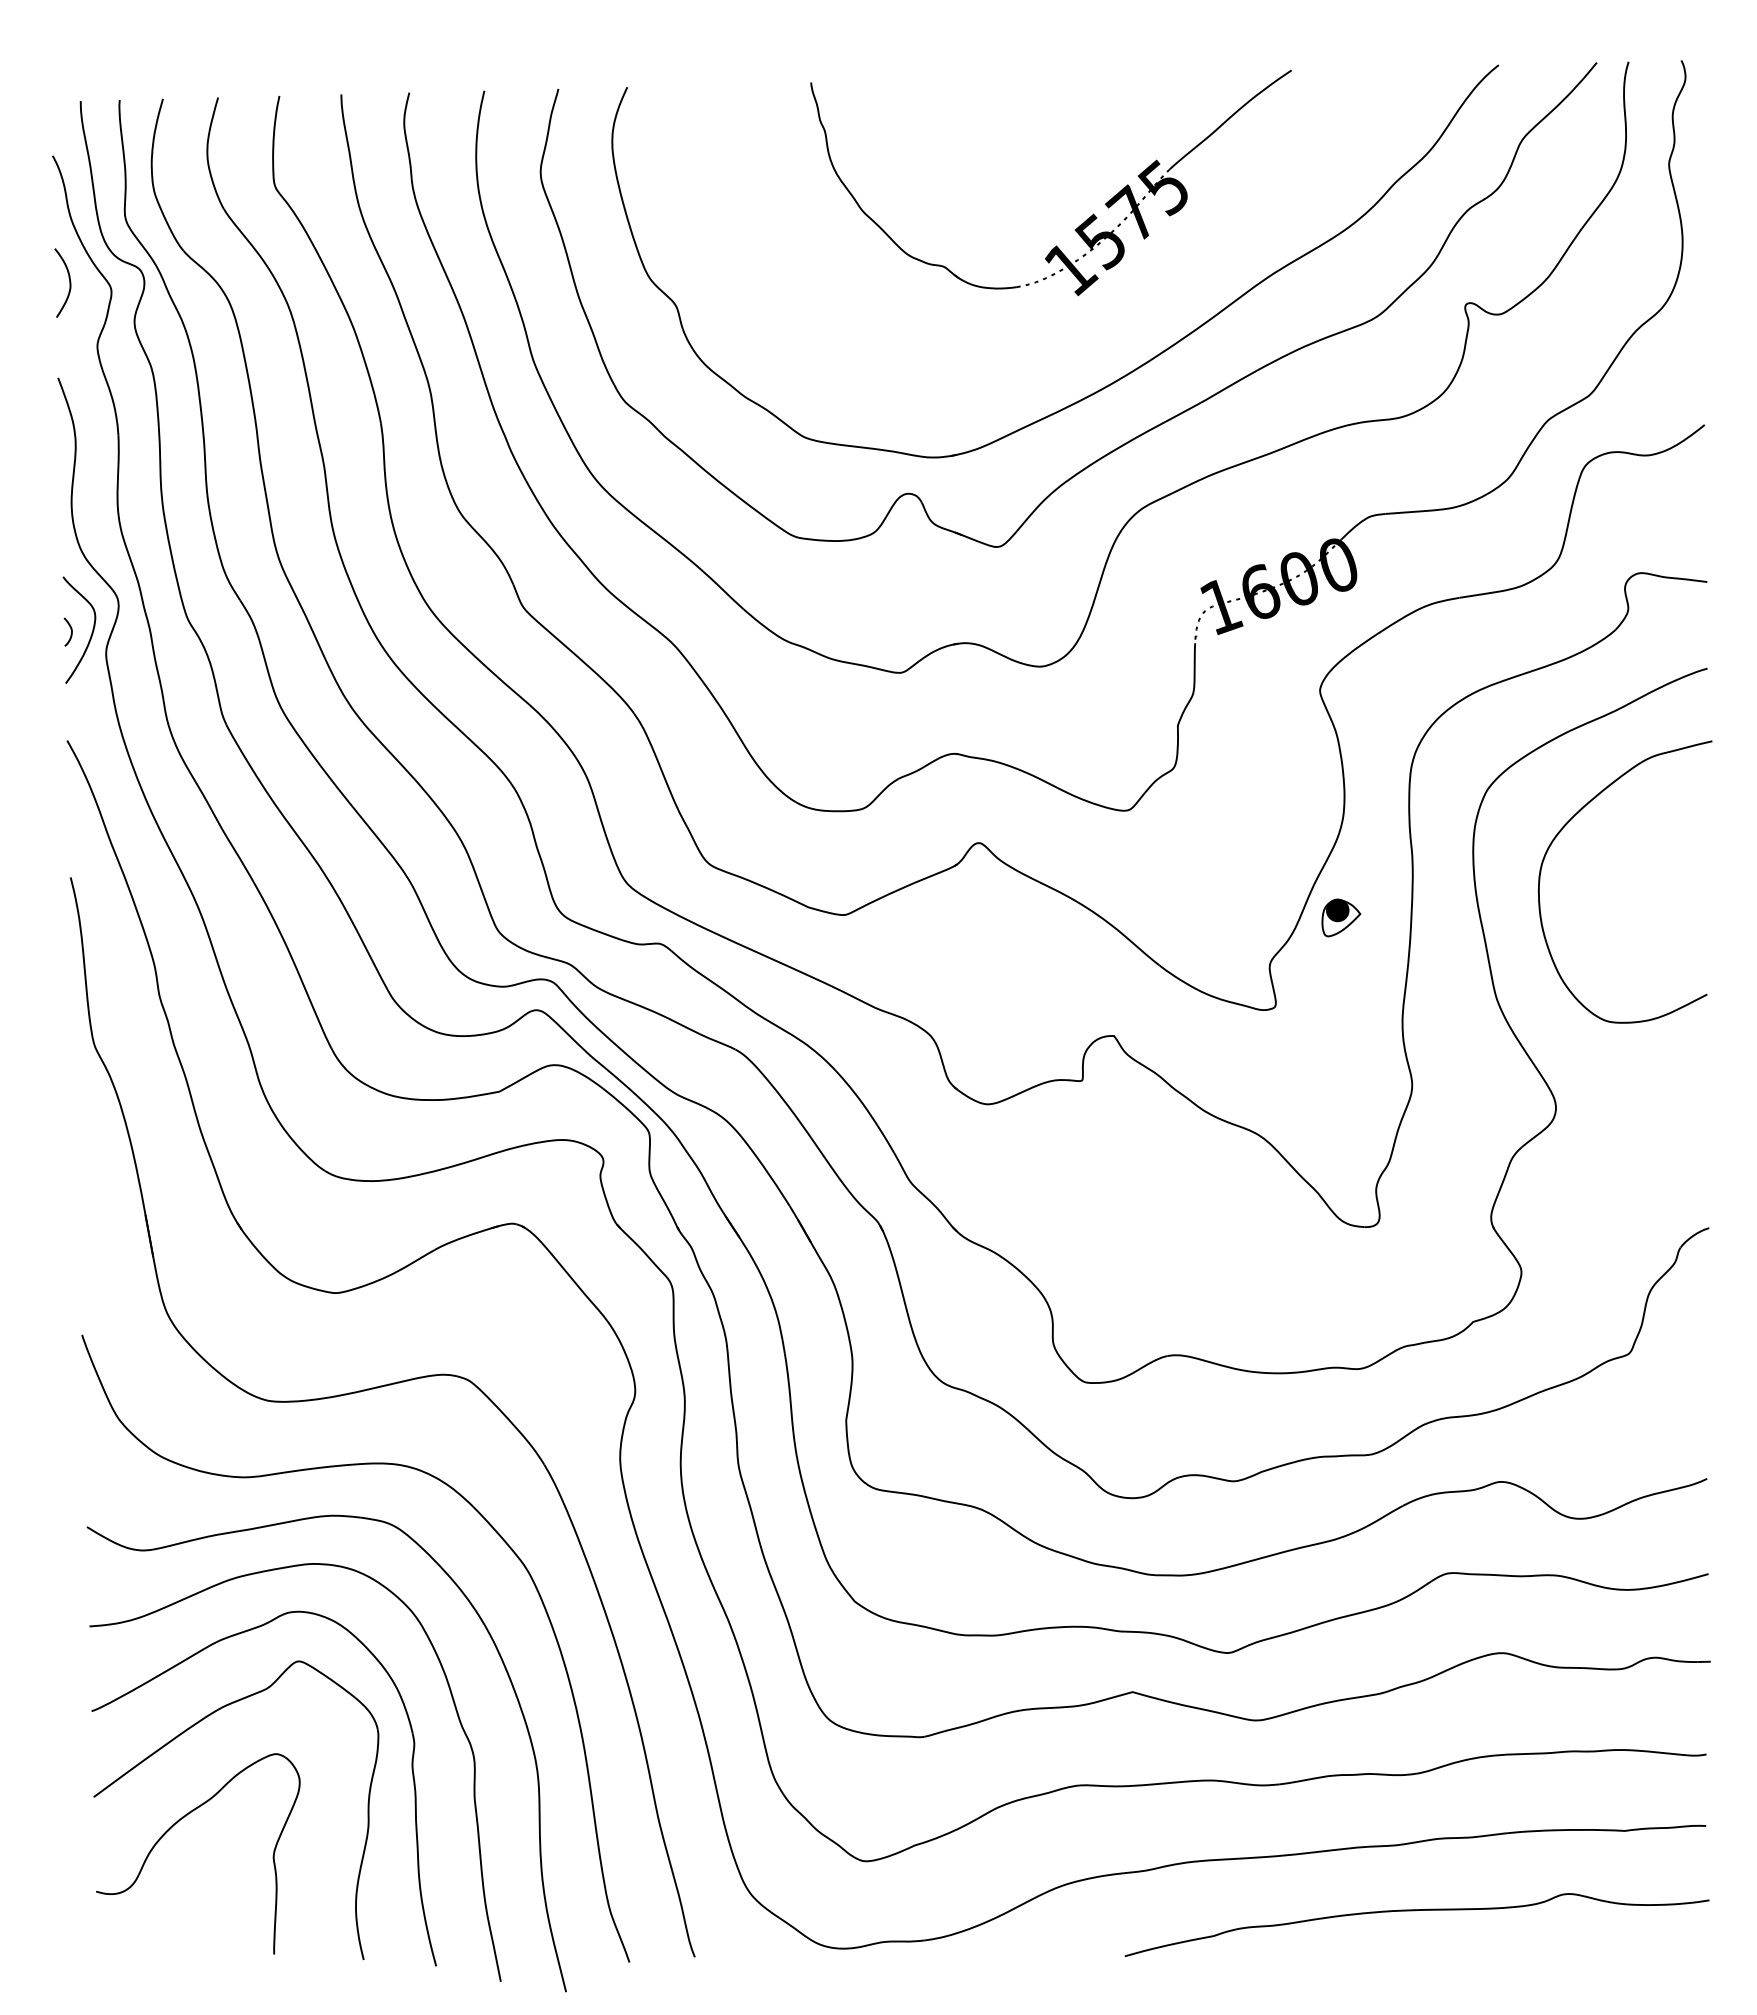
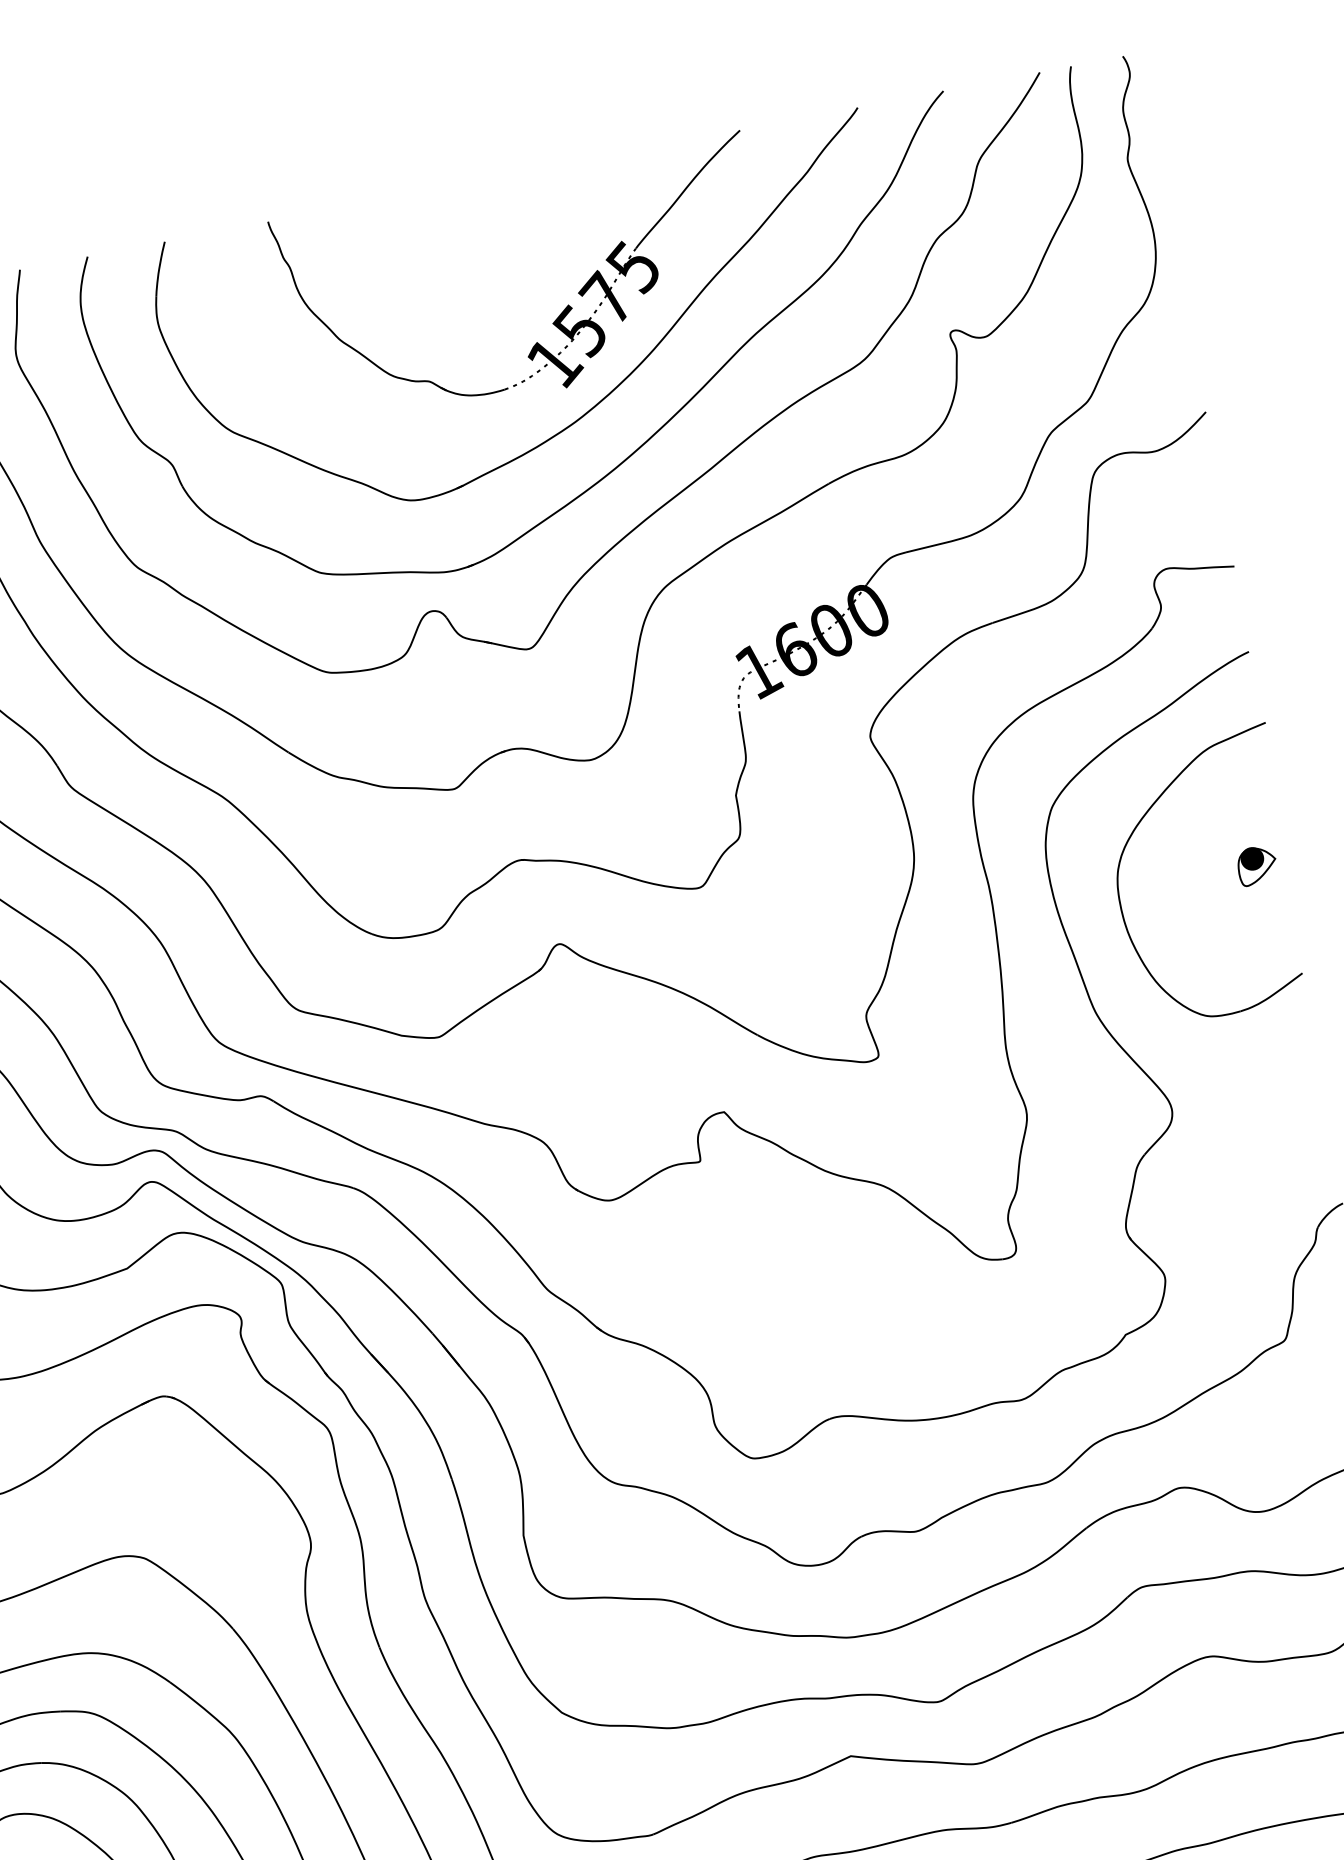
part: (1102, 317) -> (594, 405), added
part: (1341, 917) -> (1257, 865), moved

